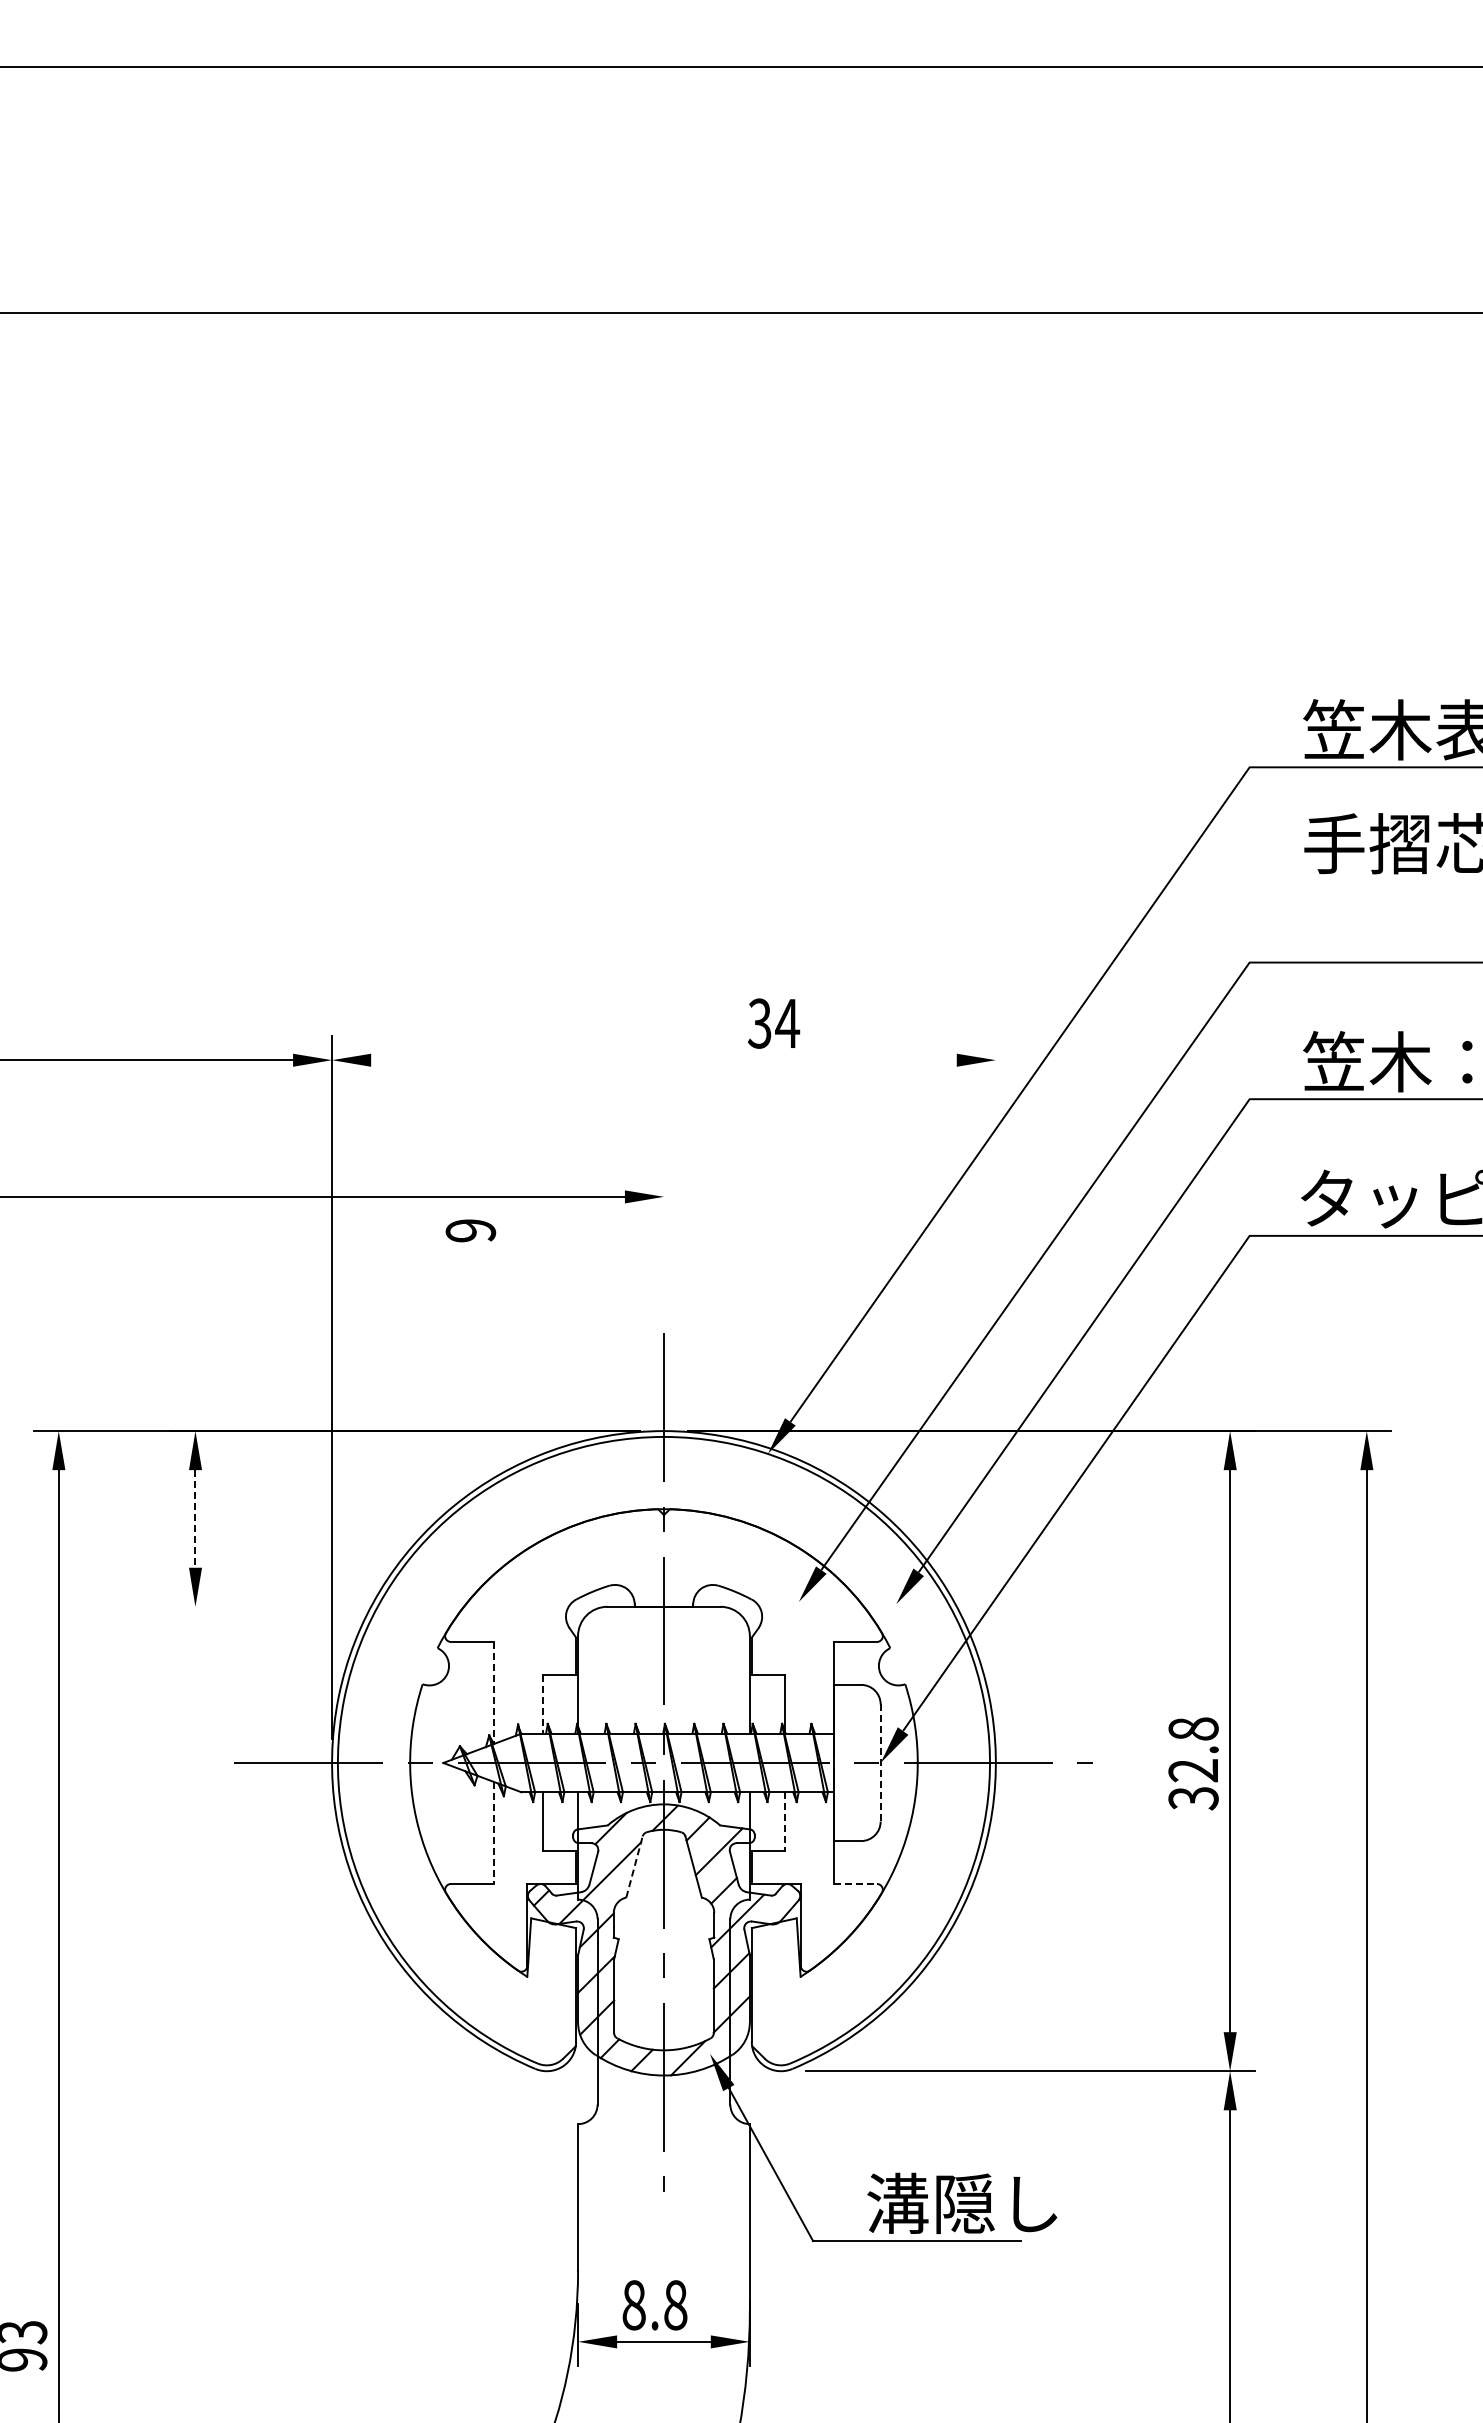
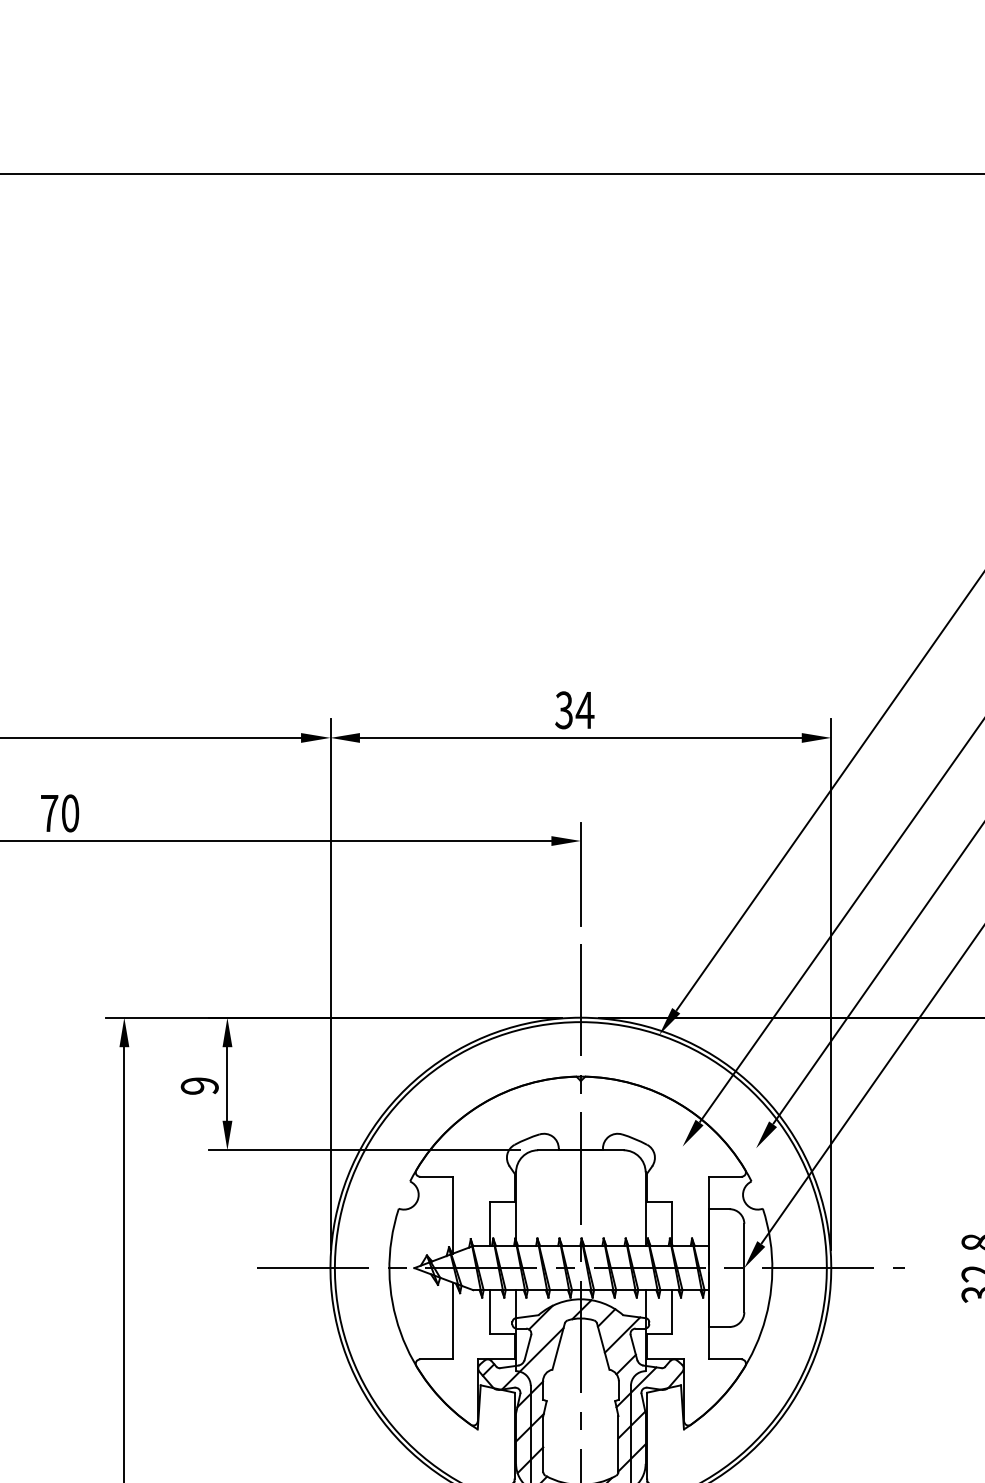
text: (774, 1023) -> (575, 710), moved
line: (663, 1060) -> (580, 738), added
text: (470, 1230) -> (199, 1085), moved
line: (663, 1240) -> (580, 873), added
line: (995, 1386) -> (830, 984), added
line: (195, 1518) -> (227, 1083), dashed -> solid
line: (376, 1606) -> (364, 1150), added
line: (494, 1693) -> (453, 1215), dashed -> solid
line: (542, 1704) -> (489, 1223), dashed -> solid
line: (880, 1762) -> (744, 1267), dashed -> solid
line: (785, 1822) -> (672, 1312), dashed -> solid
line: (494, 1833) -> (453, 1321), dashed -> solid
line: (634, 1867) -> (558, 1346), dashed -> solid
line: (855, 1884) -> (725, 1359), dashed -> solid

